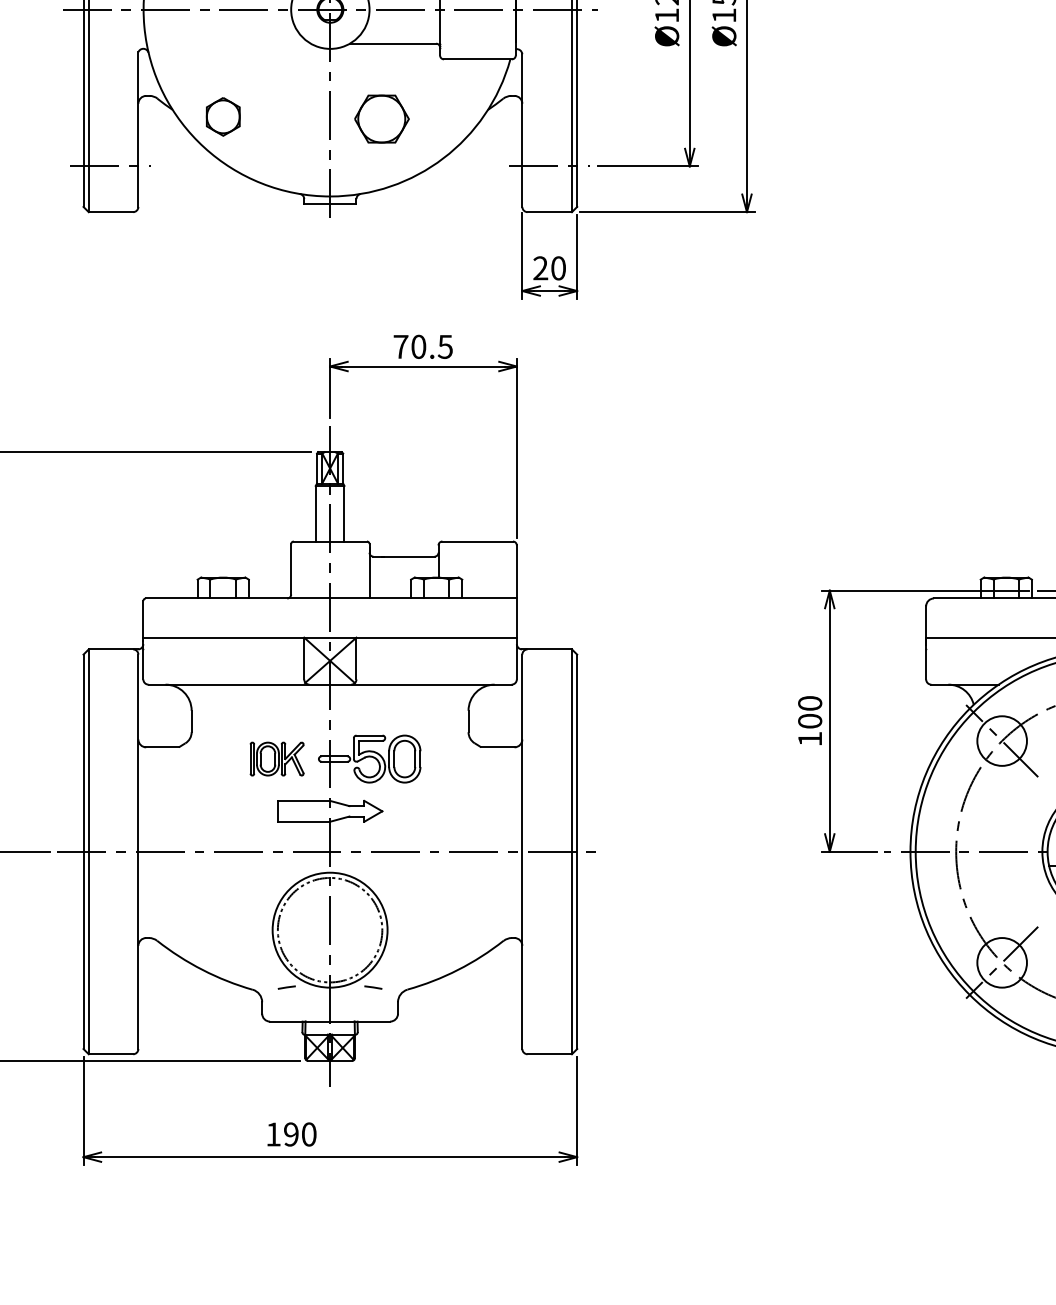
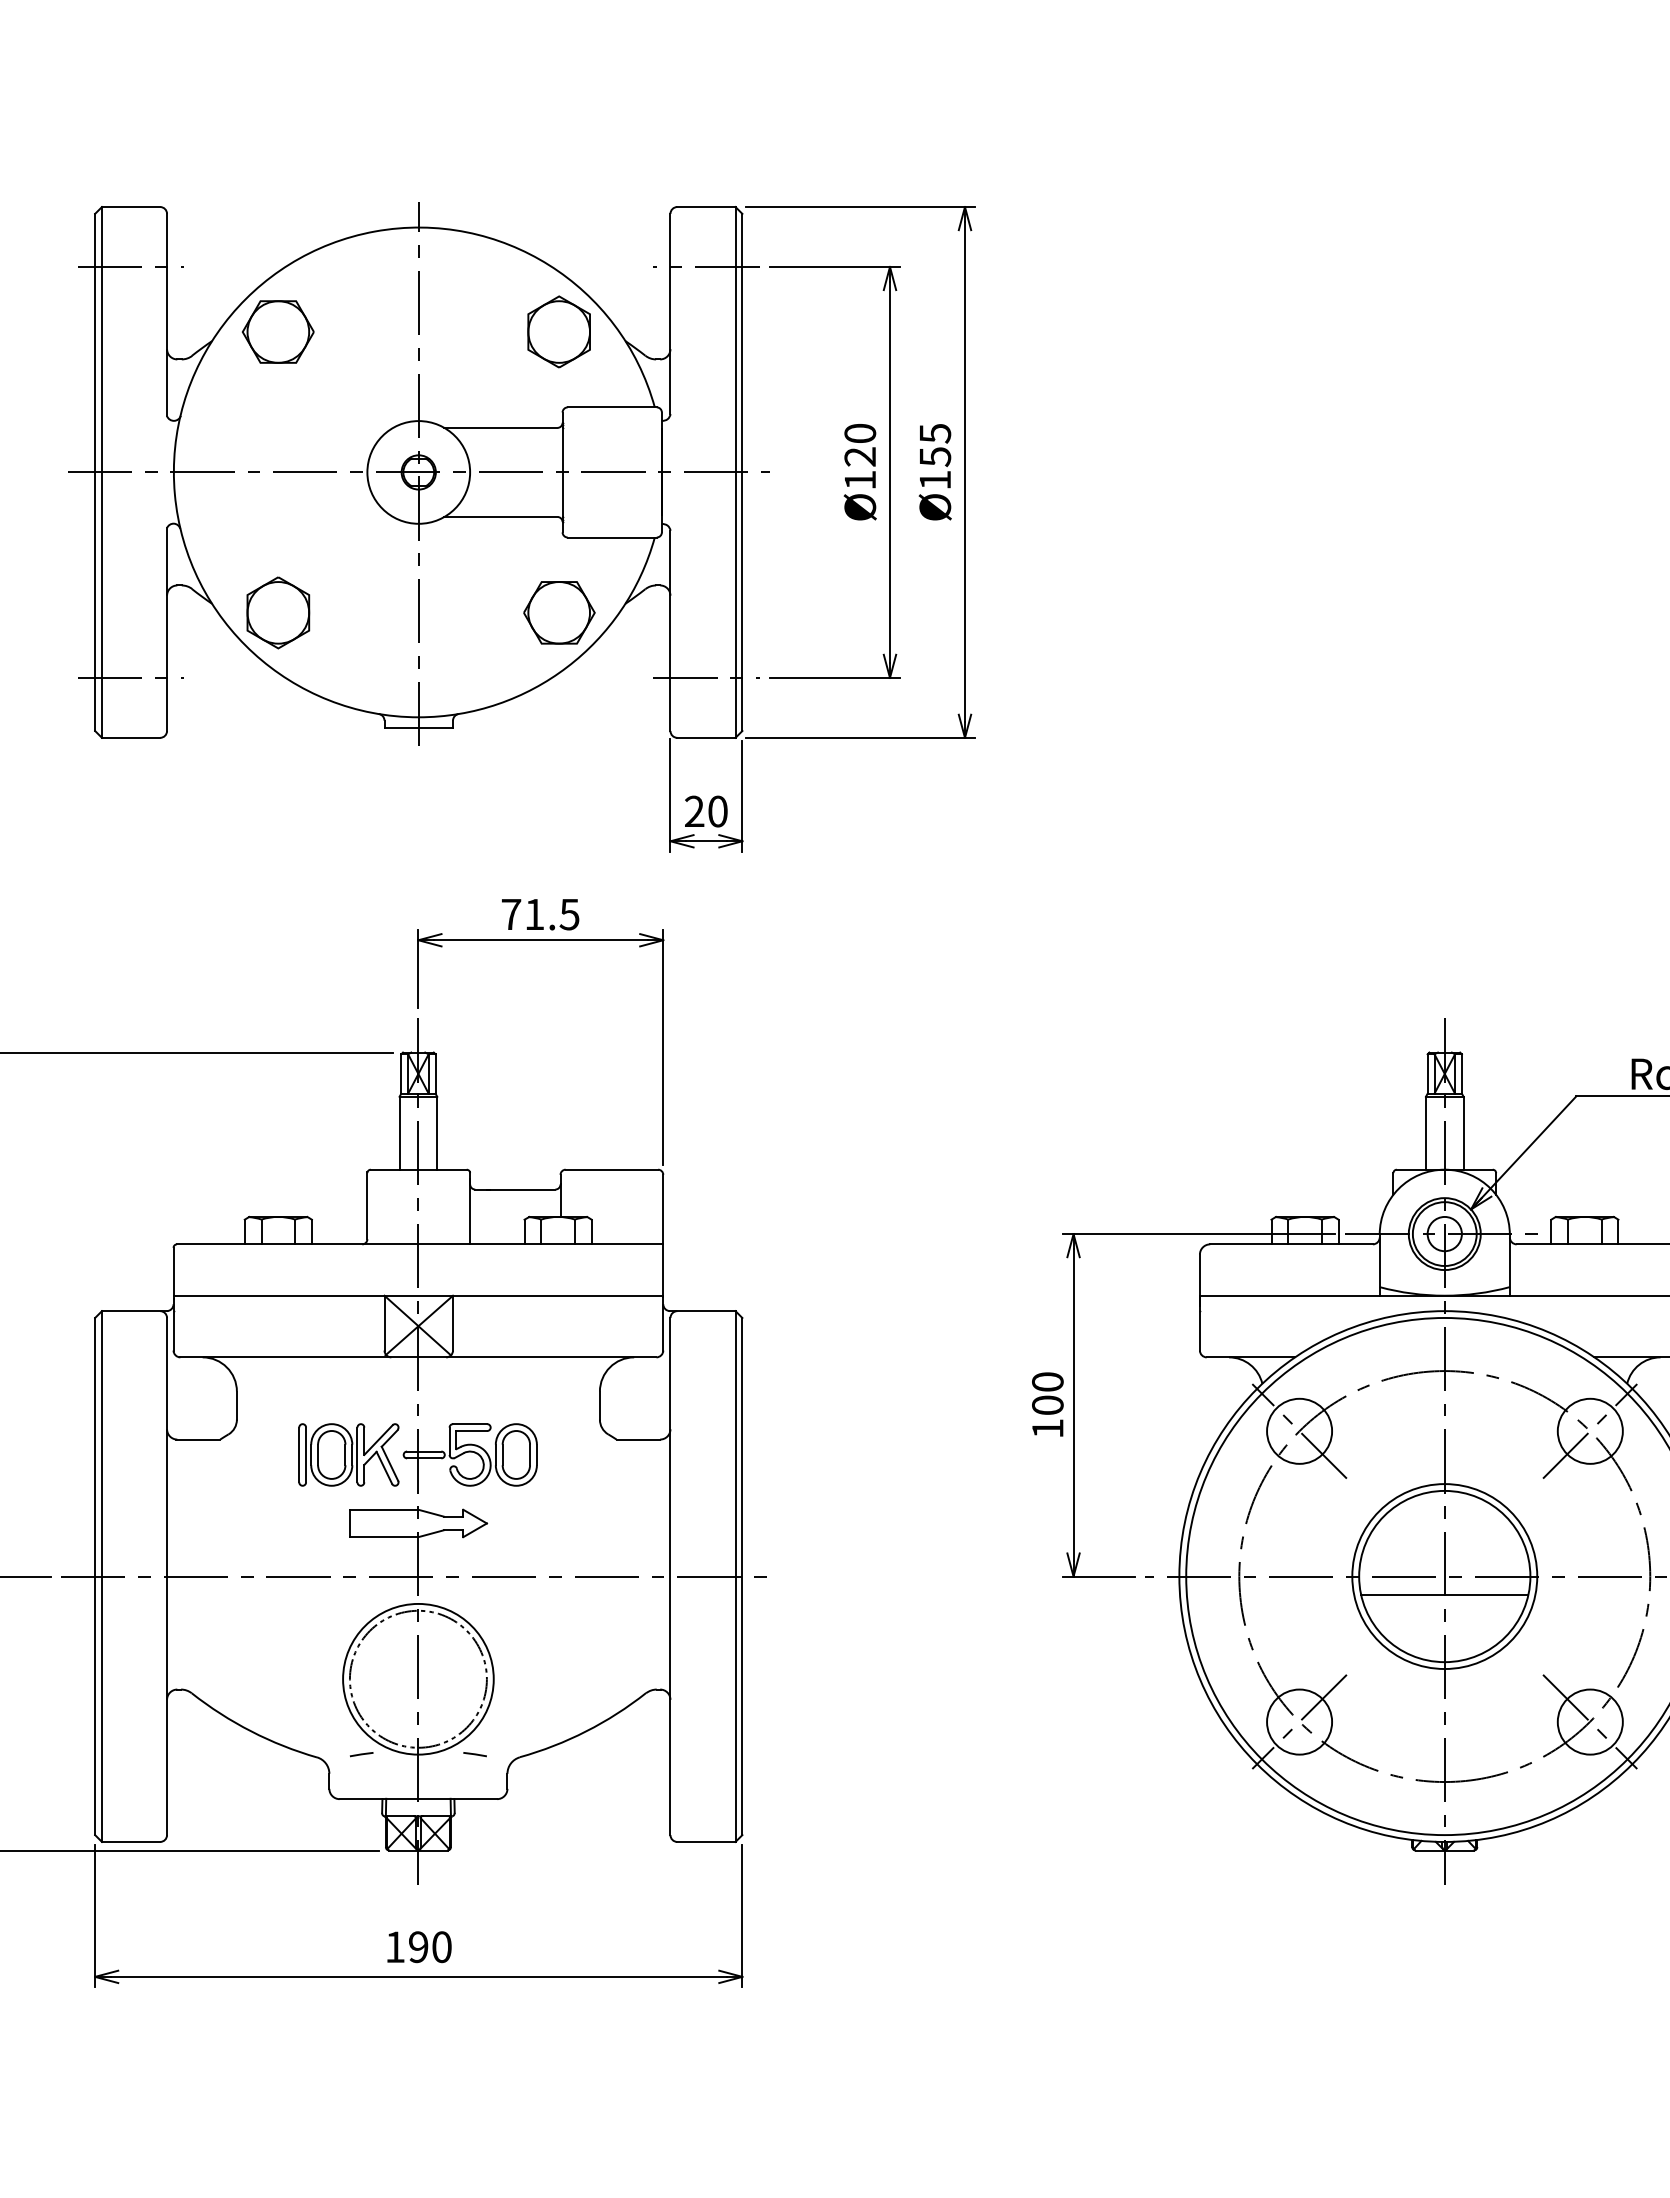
part: (223, 116) -> (278, 612), size x1.43
part: (382, 118) -> (559, 612), moved
text: (418, 346) -> (534, 914), 70.5 -> 71.5
part: (276, 758) -> (348, 1454), size x1.43
text: (292, 1134) -> (419, 1947), moved

